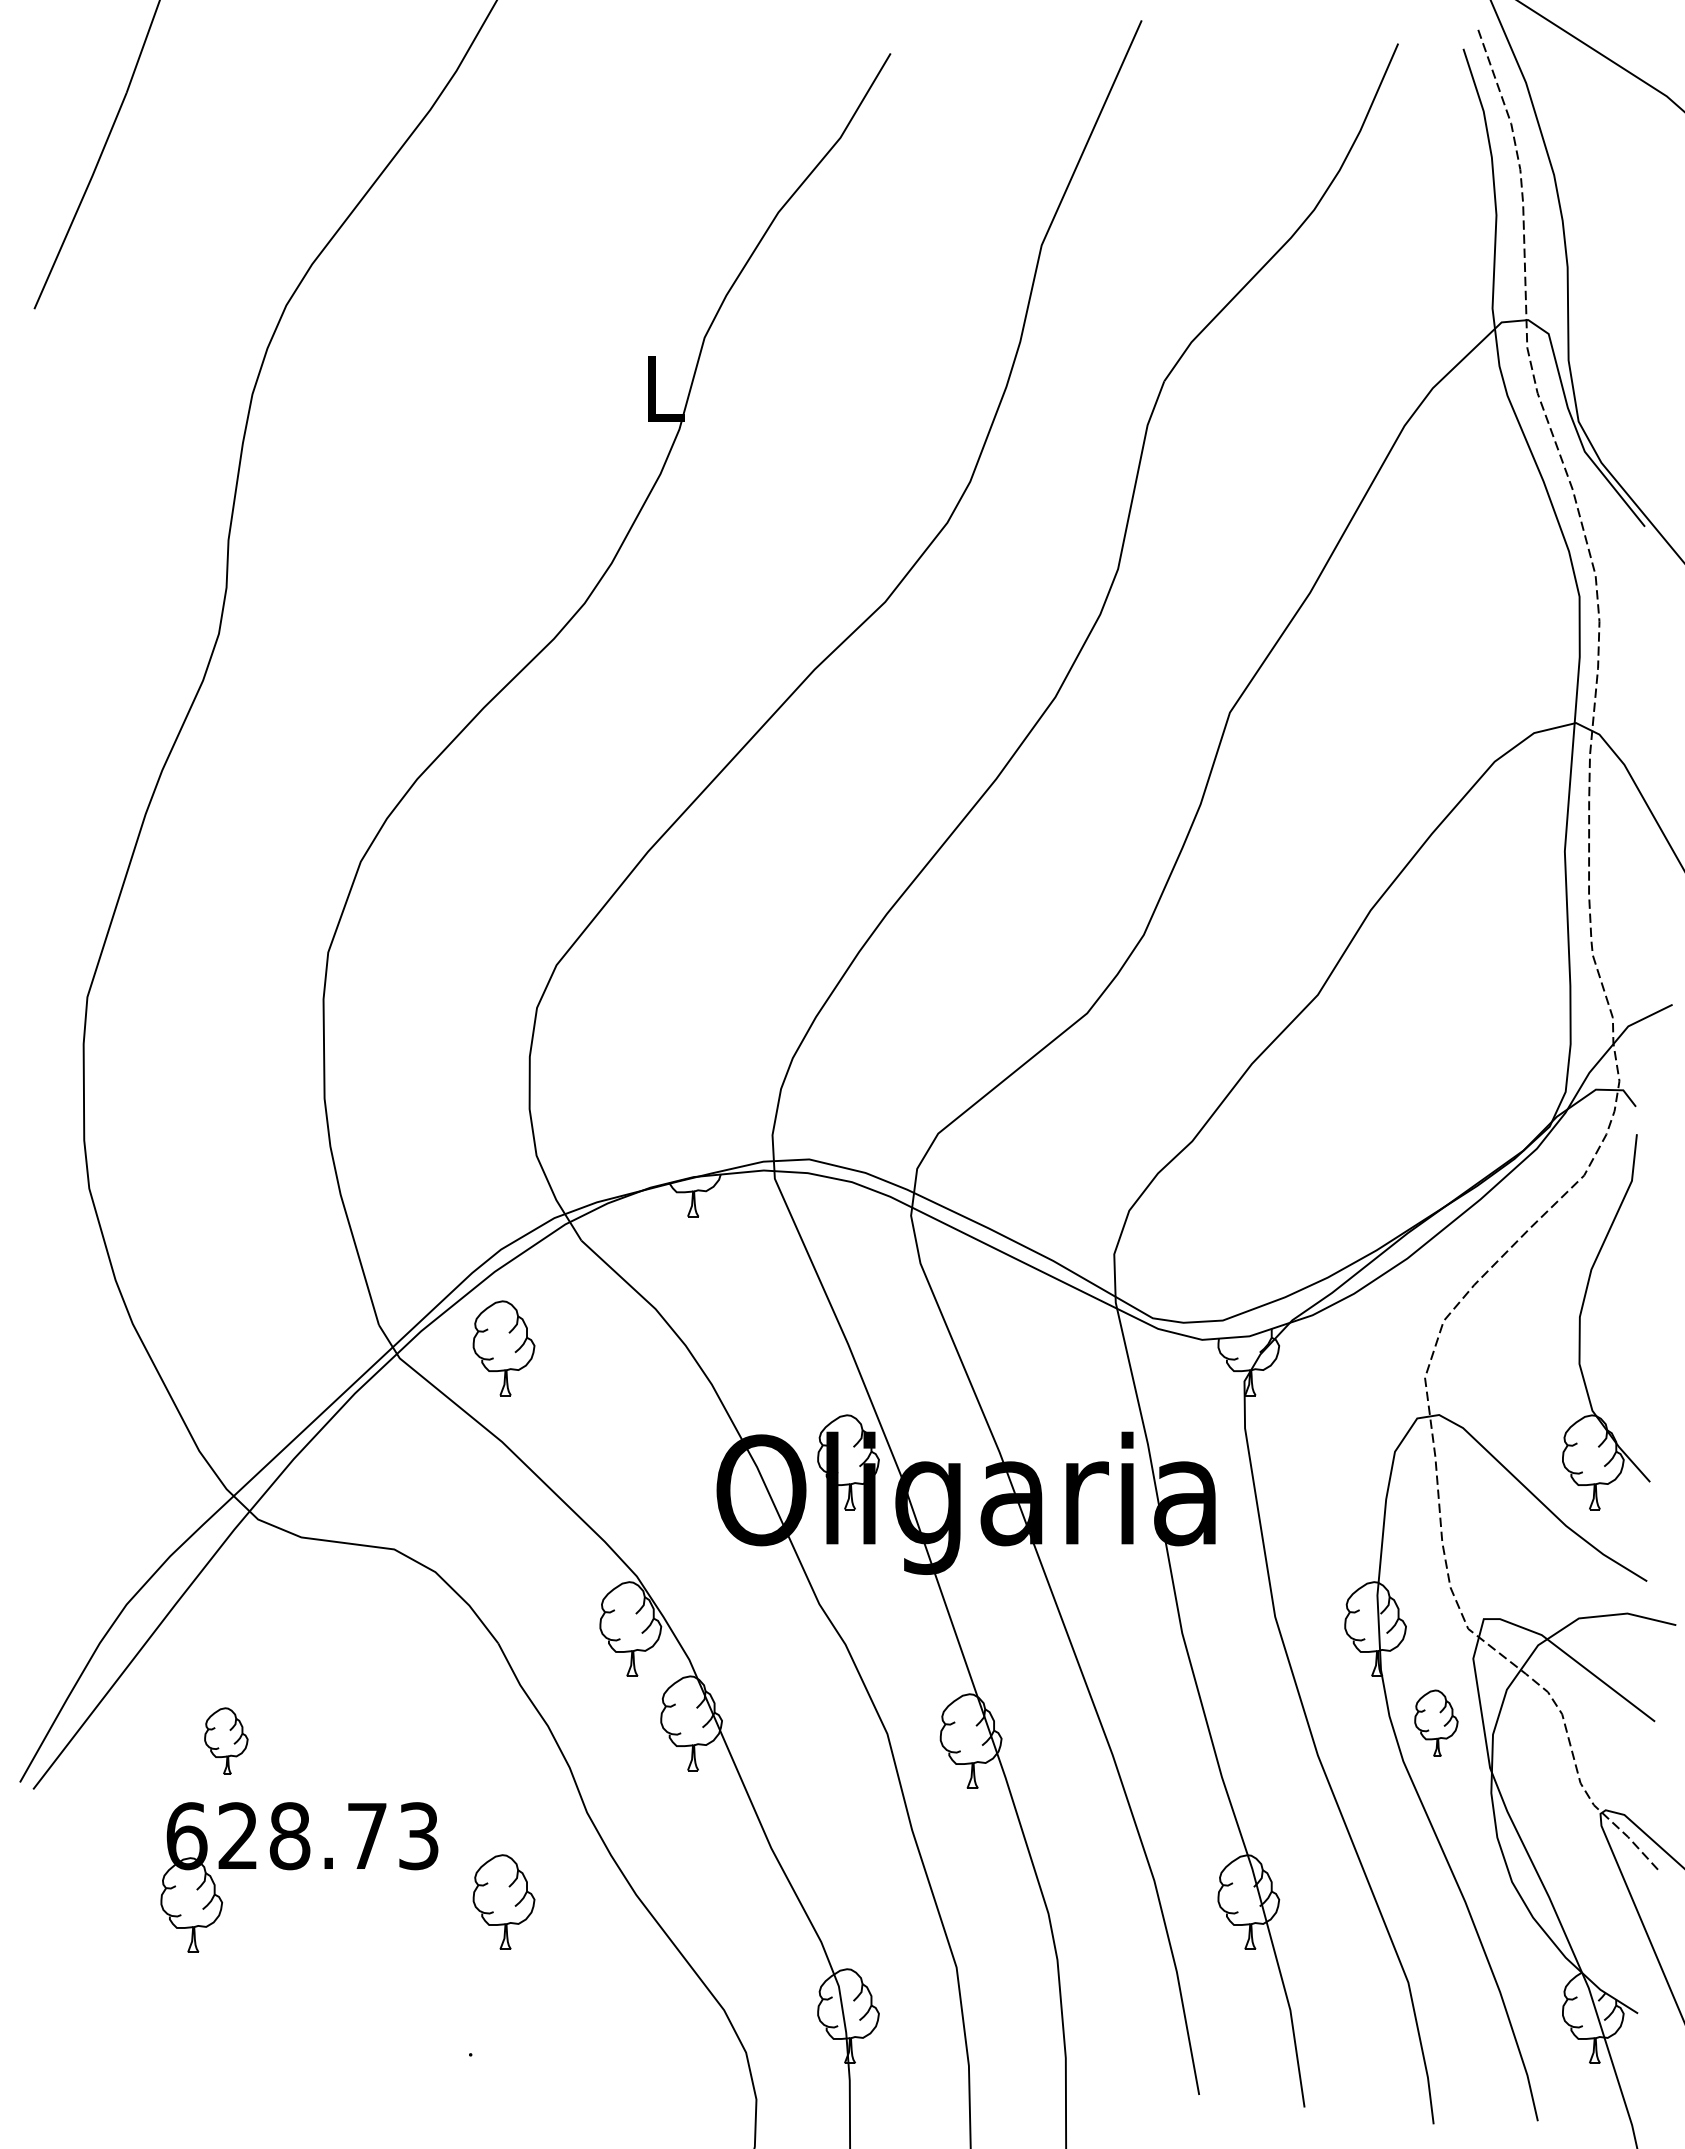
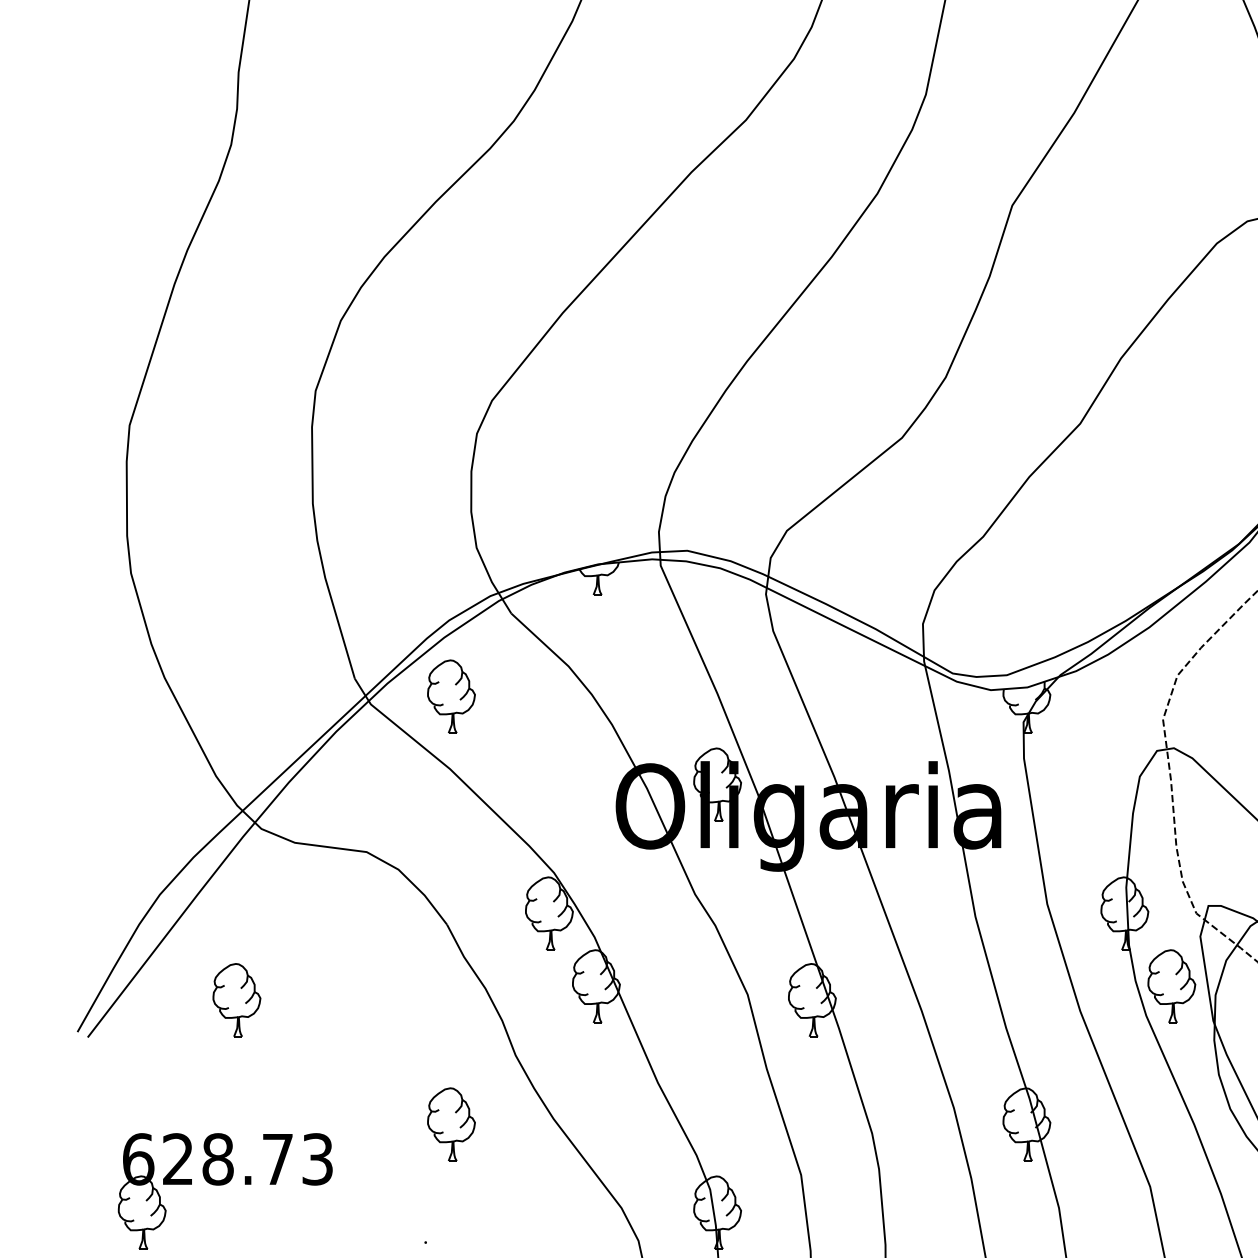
part: (1436, 1723) -> (1171, 986), size x1.43
part: (226, 1740) -> (237, 999), size x1.43
part: (297, 1869) -> (223, 1185), moved

